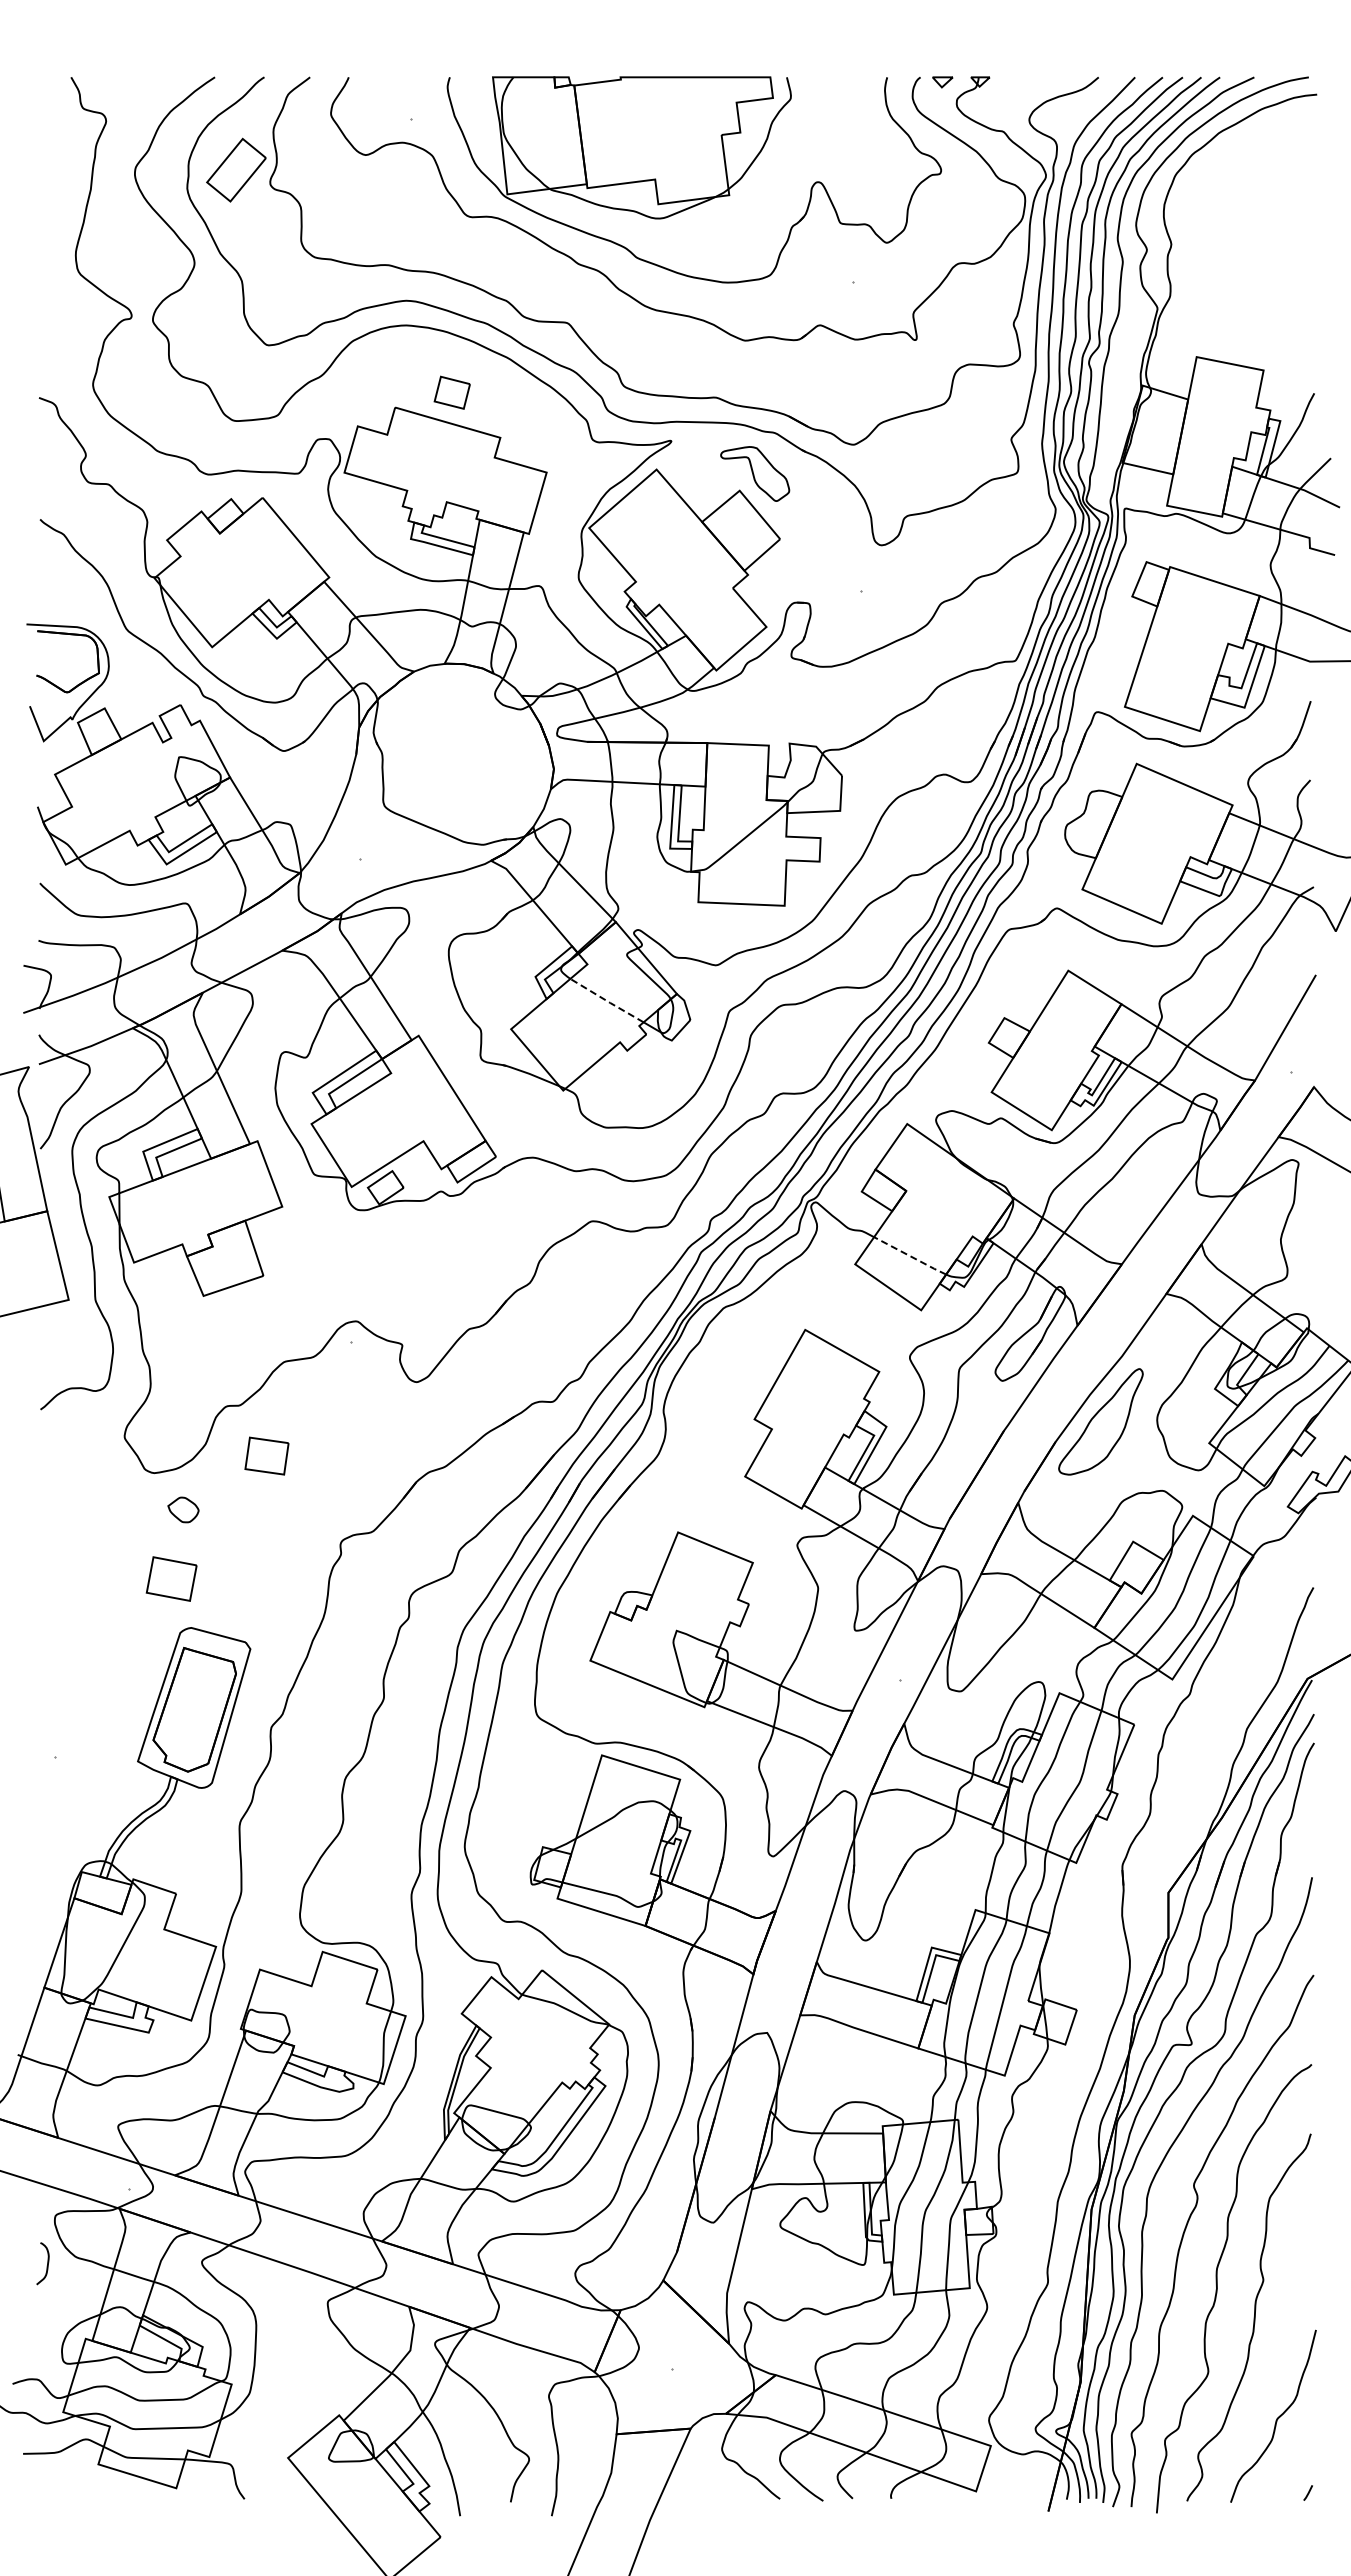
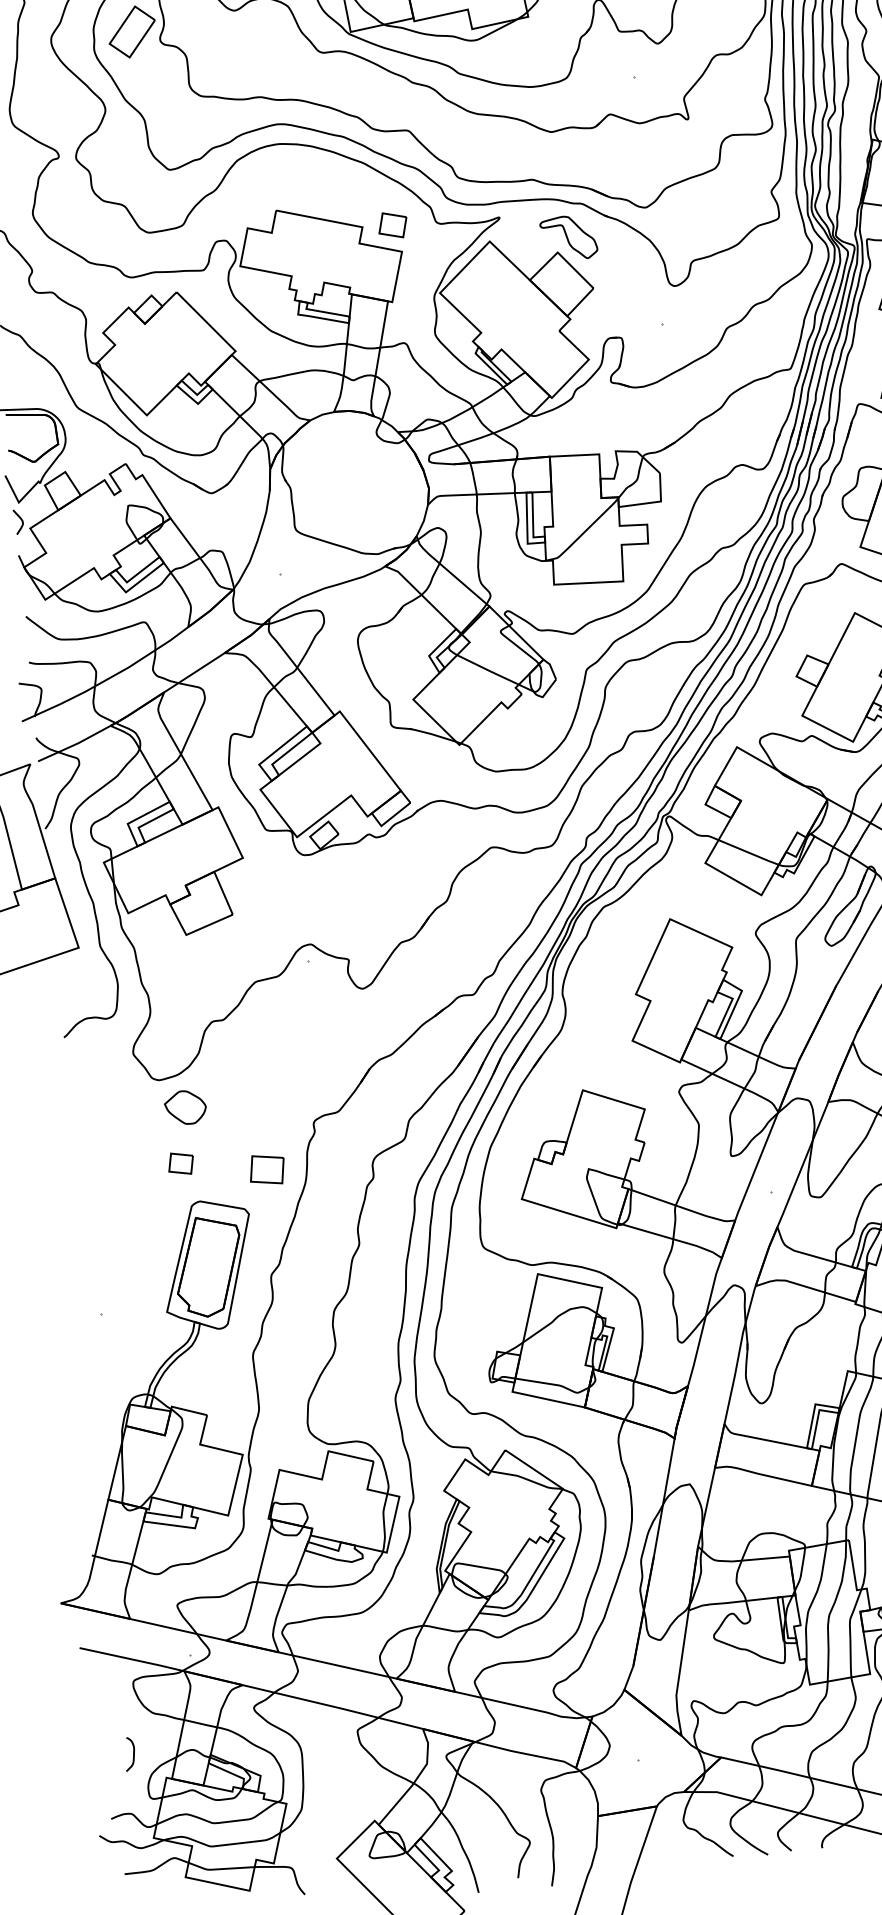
part: (451, 392) -> (392, 225), moved
curve: (44, 763) -> (21, 520), added
line: (606, 1000) -> (487, 669), dashed -> solid
line: (910, 1256) -> (749, 852), dashed -> solid
part: (266, 1455) -> (266, 1169), moved
part: (183, 1509) -> (185, 1107), size x1.67
part: (171, 1578) -> (180, 1163), size x0.62
curve: (47, 2263) -> (133, 1753), moved

